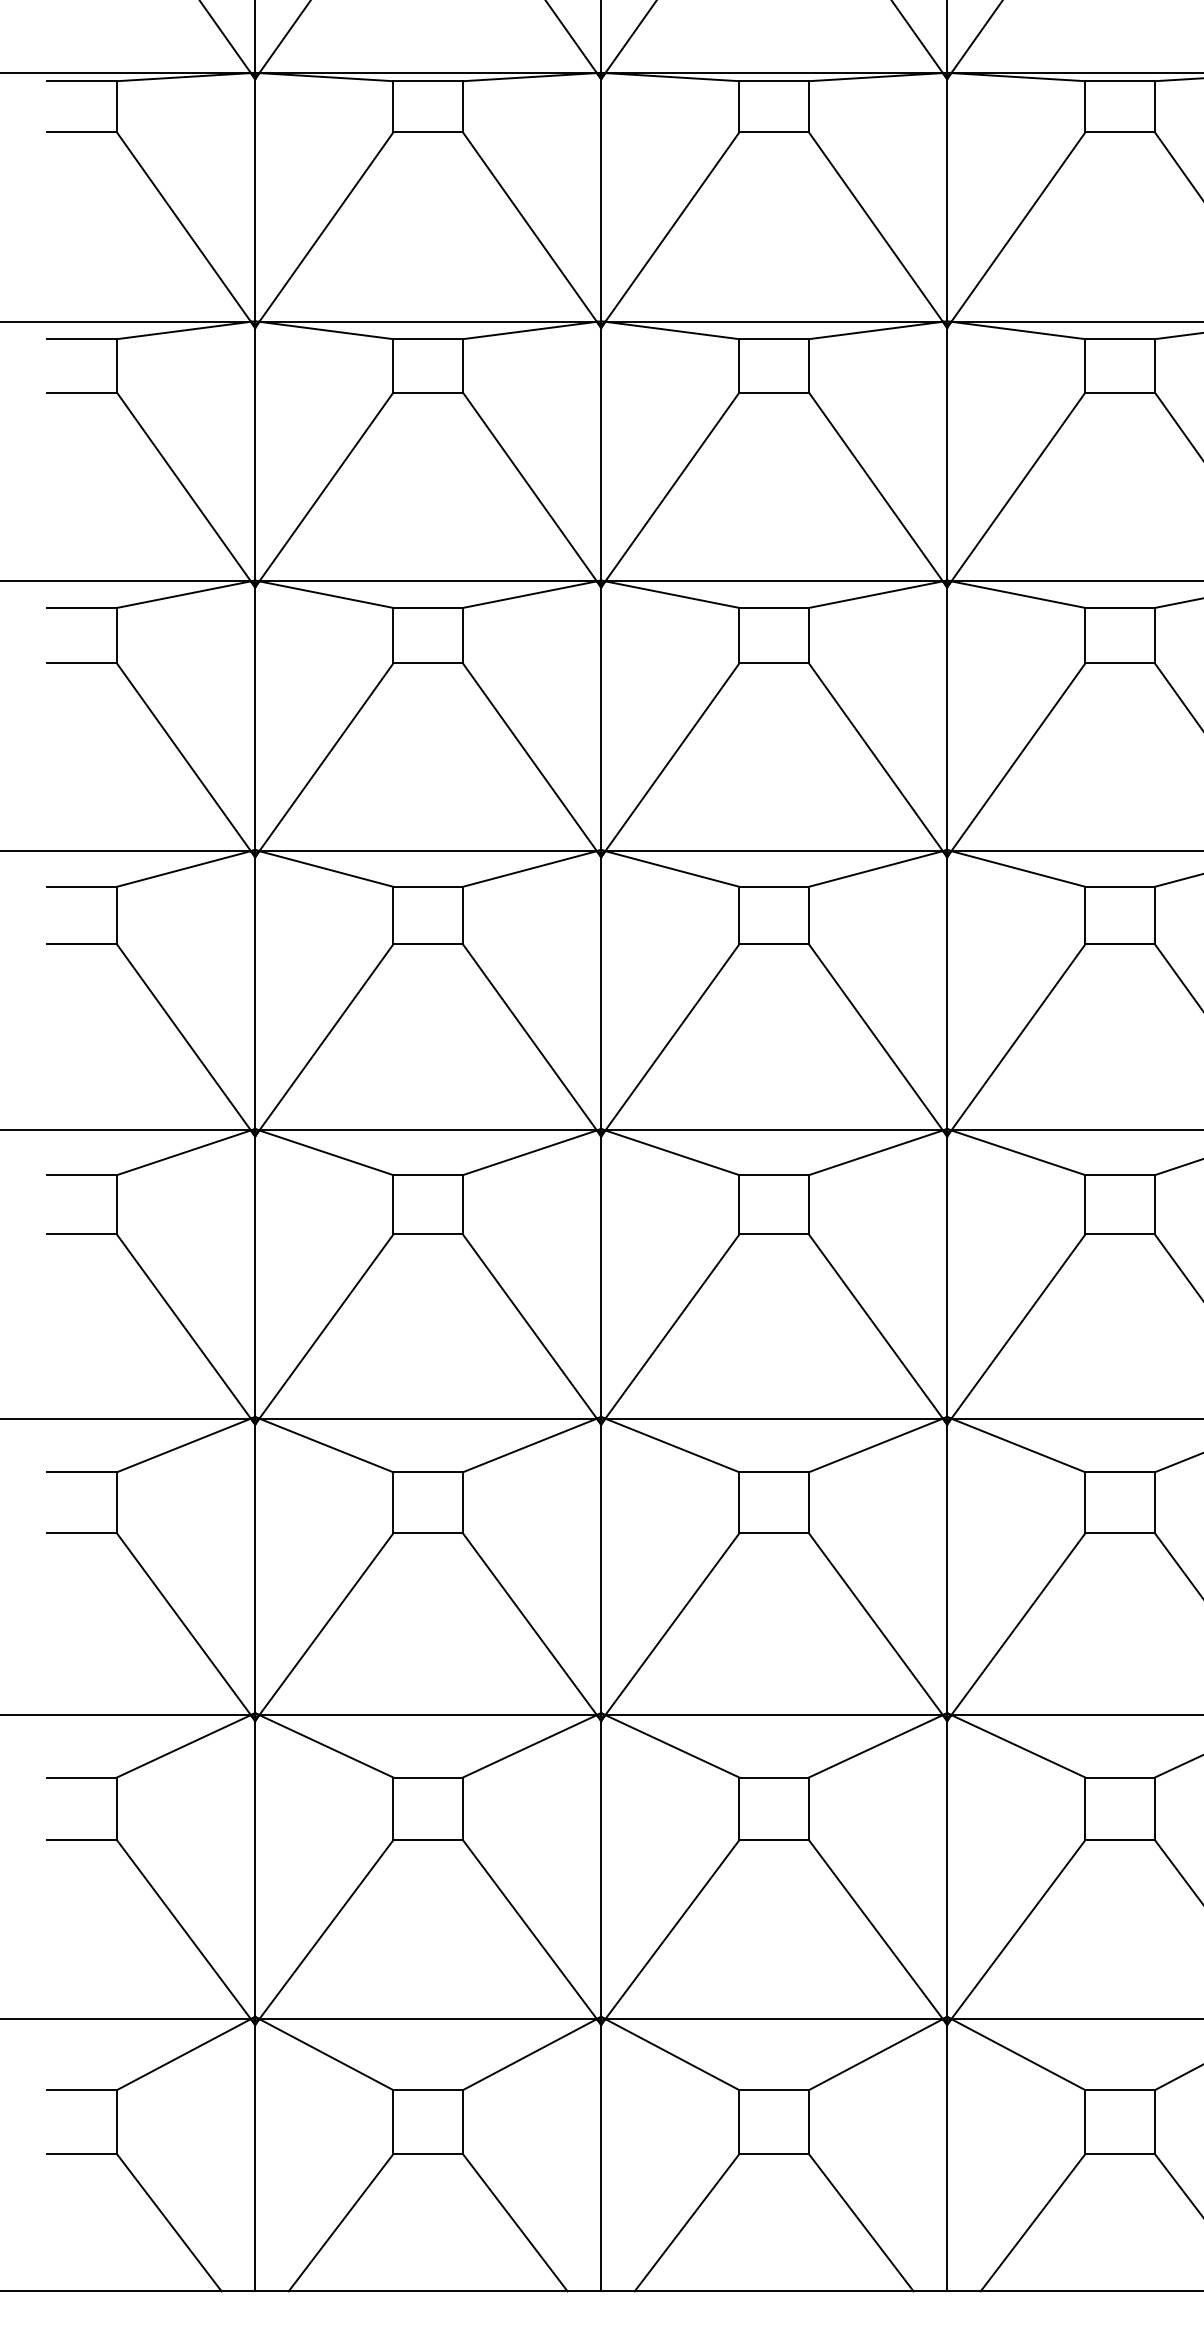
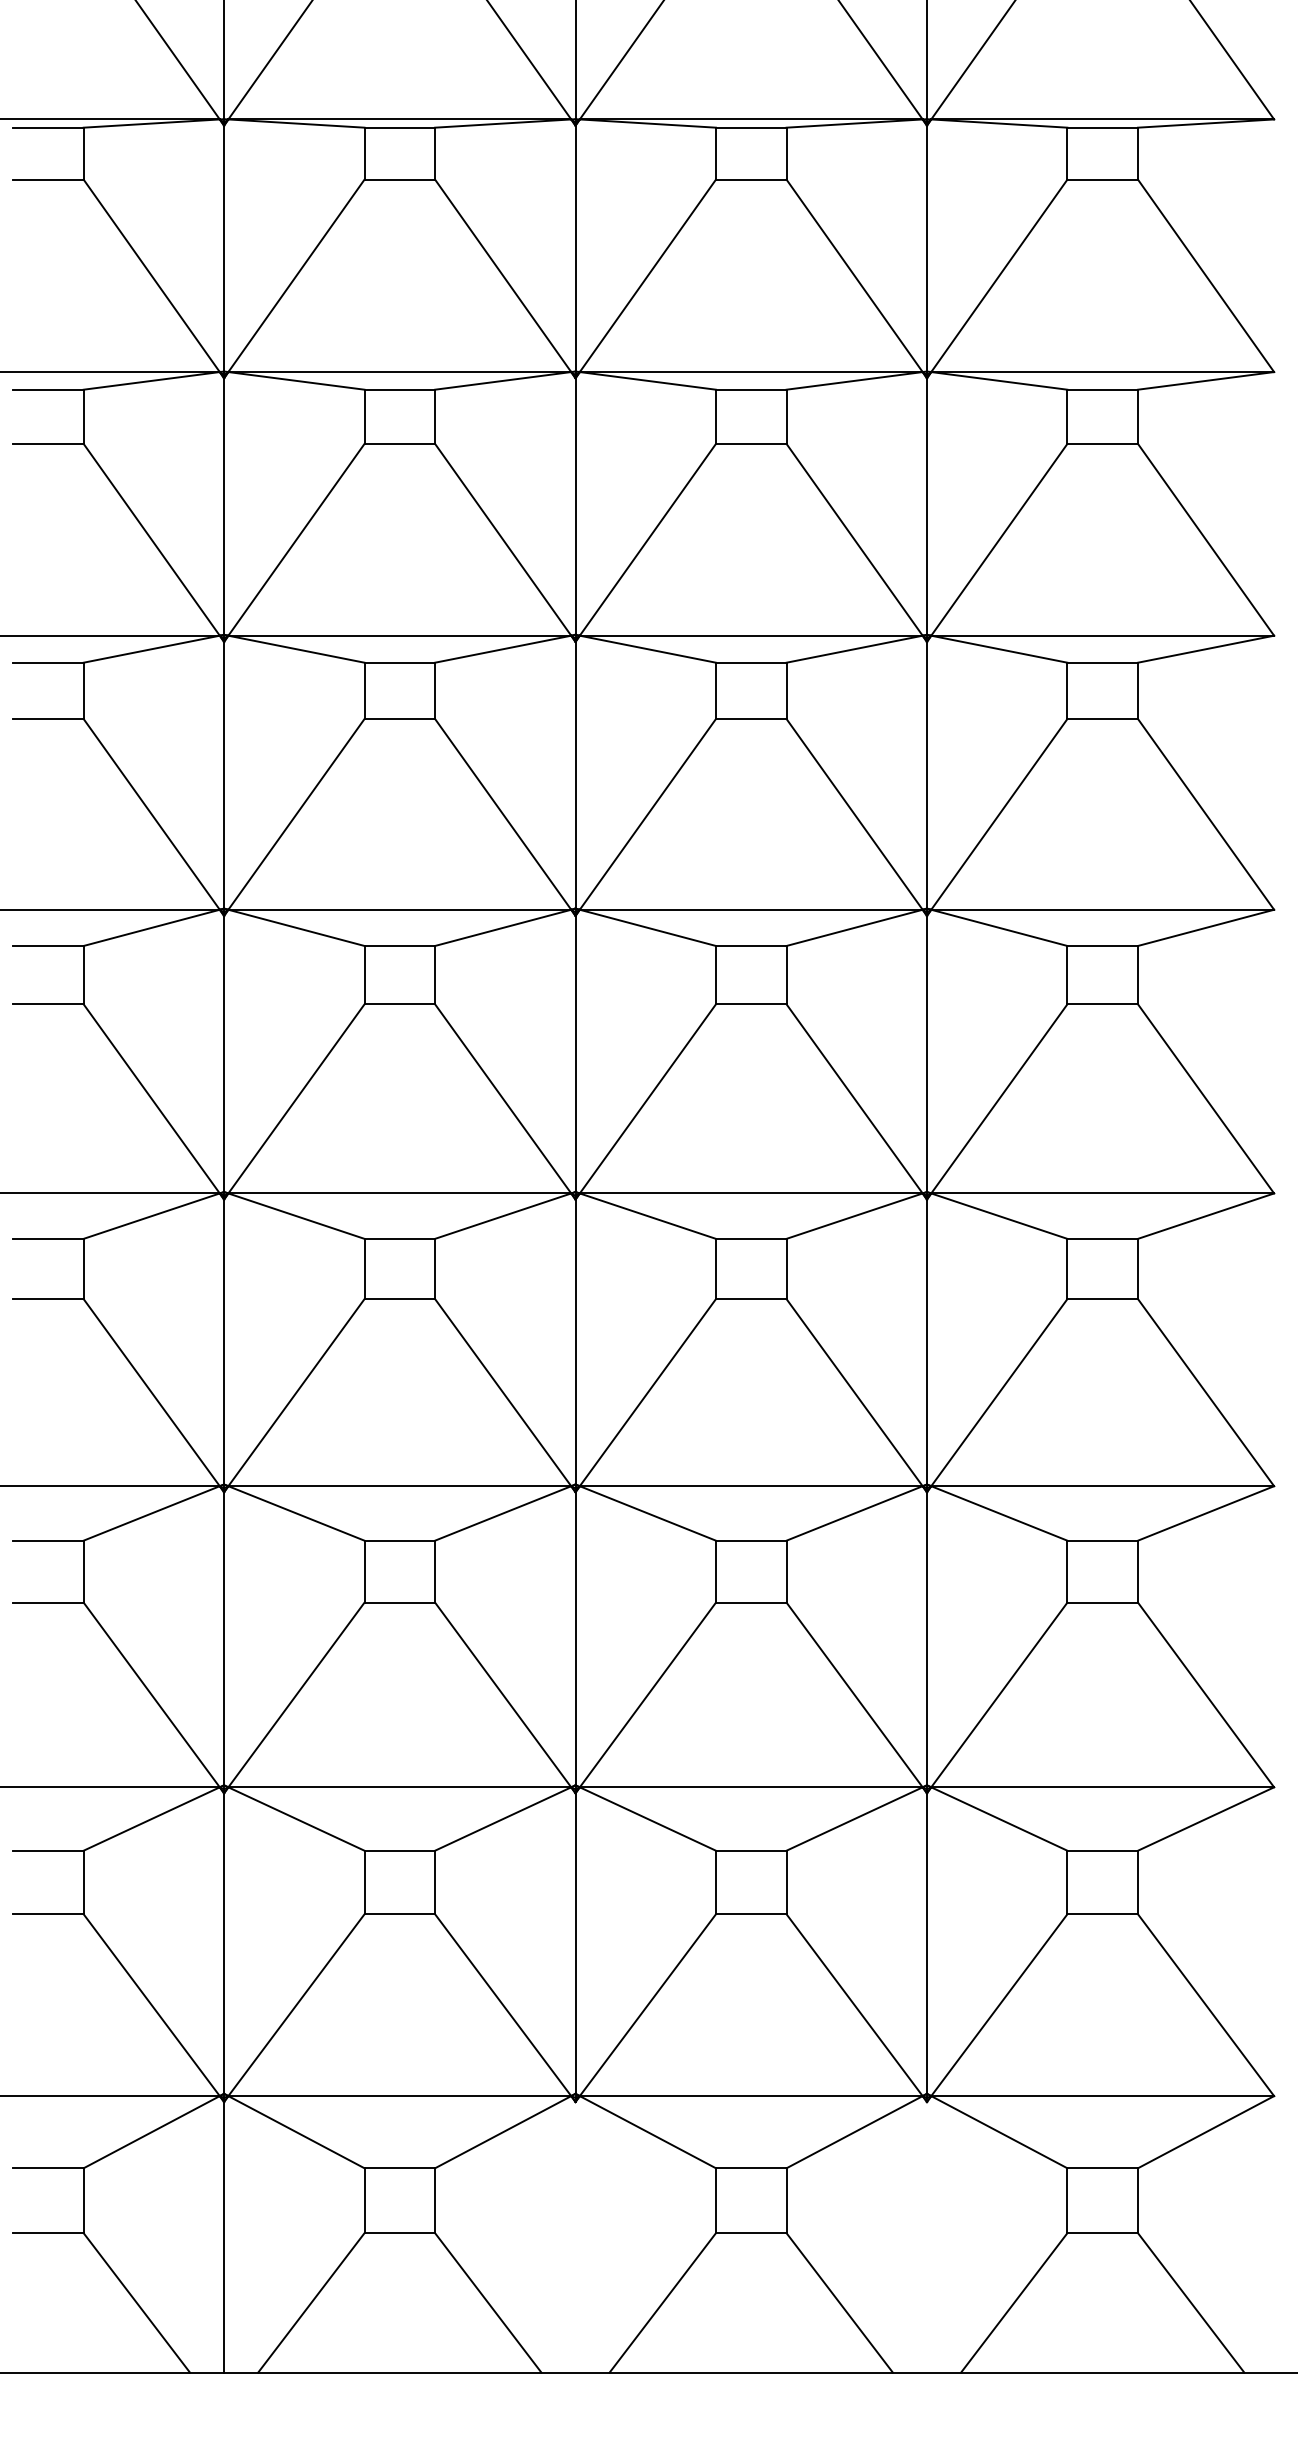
line: (601, 2158) -> (575, 2237), removed
line: (946, 2158) -> (926, 2237), removed

